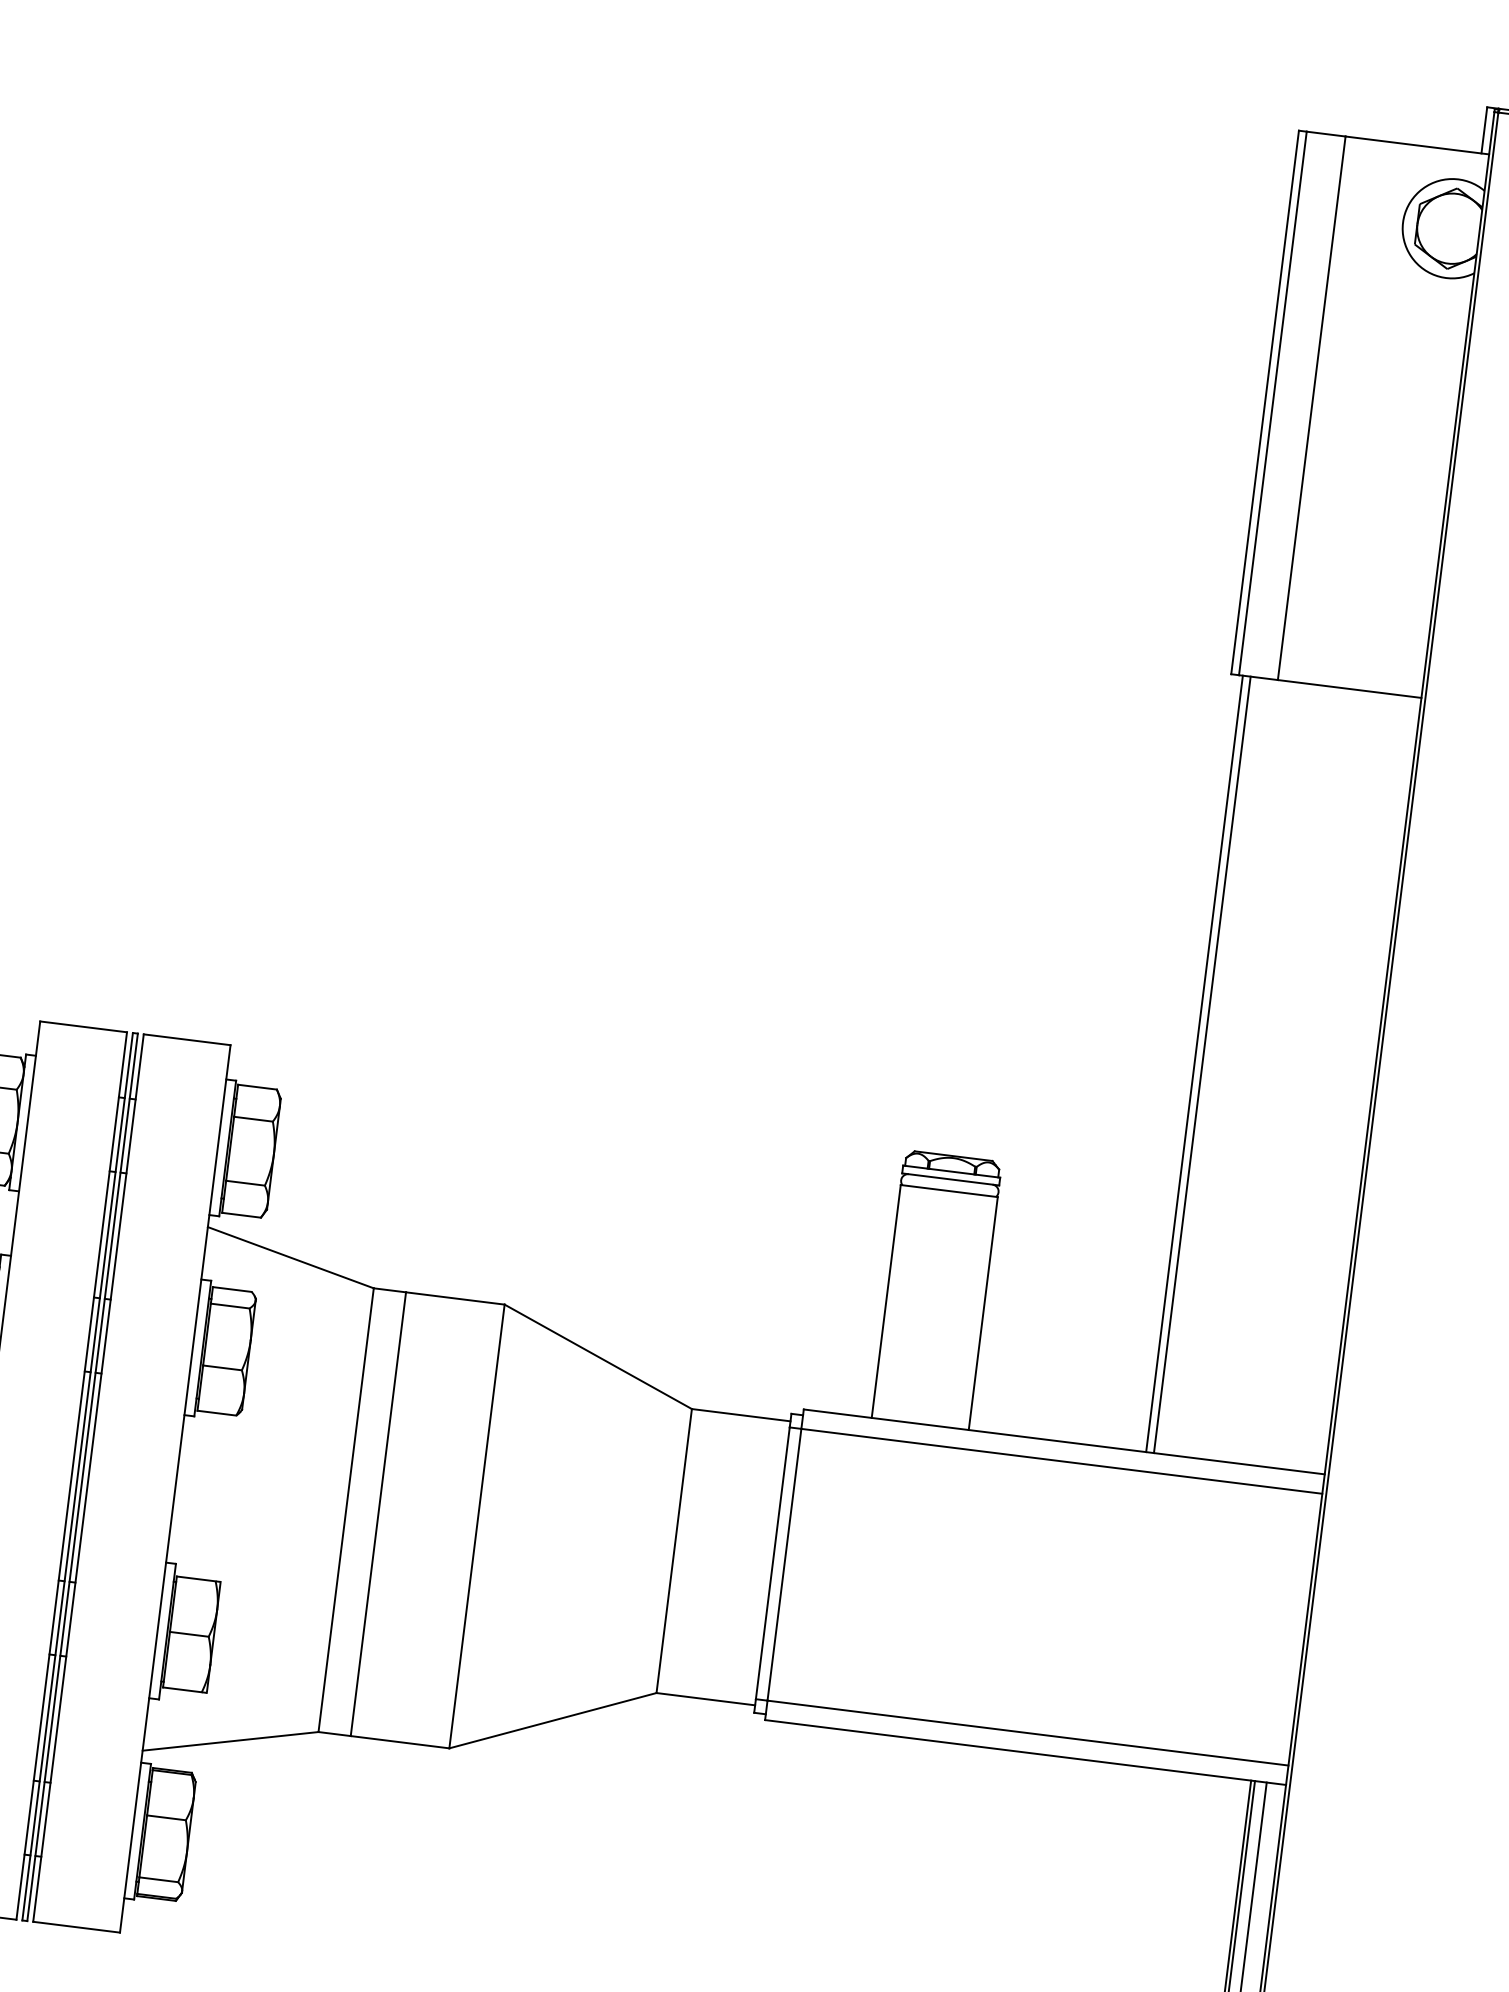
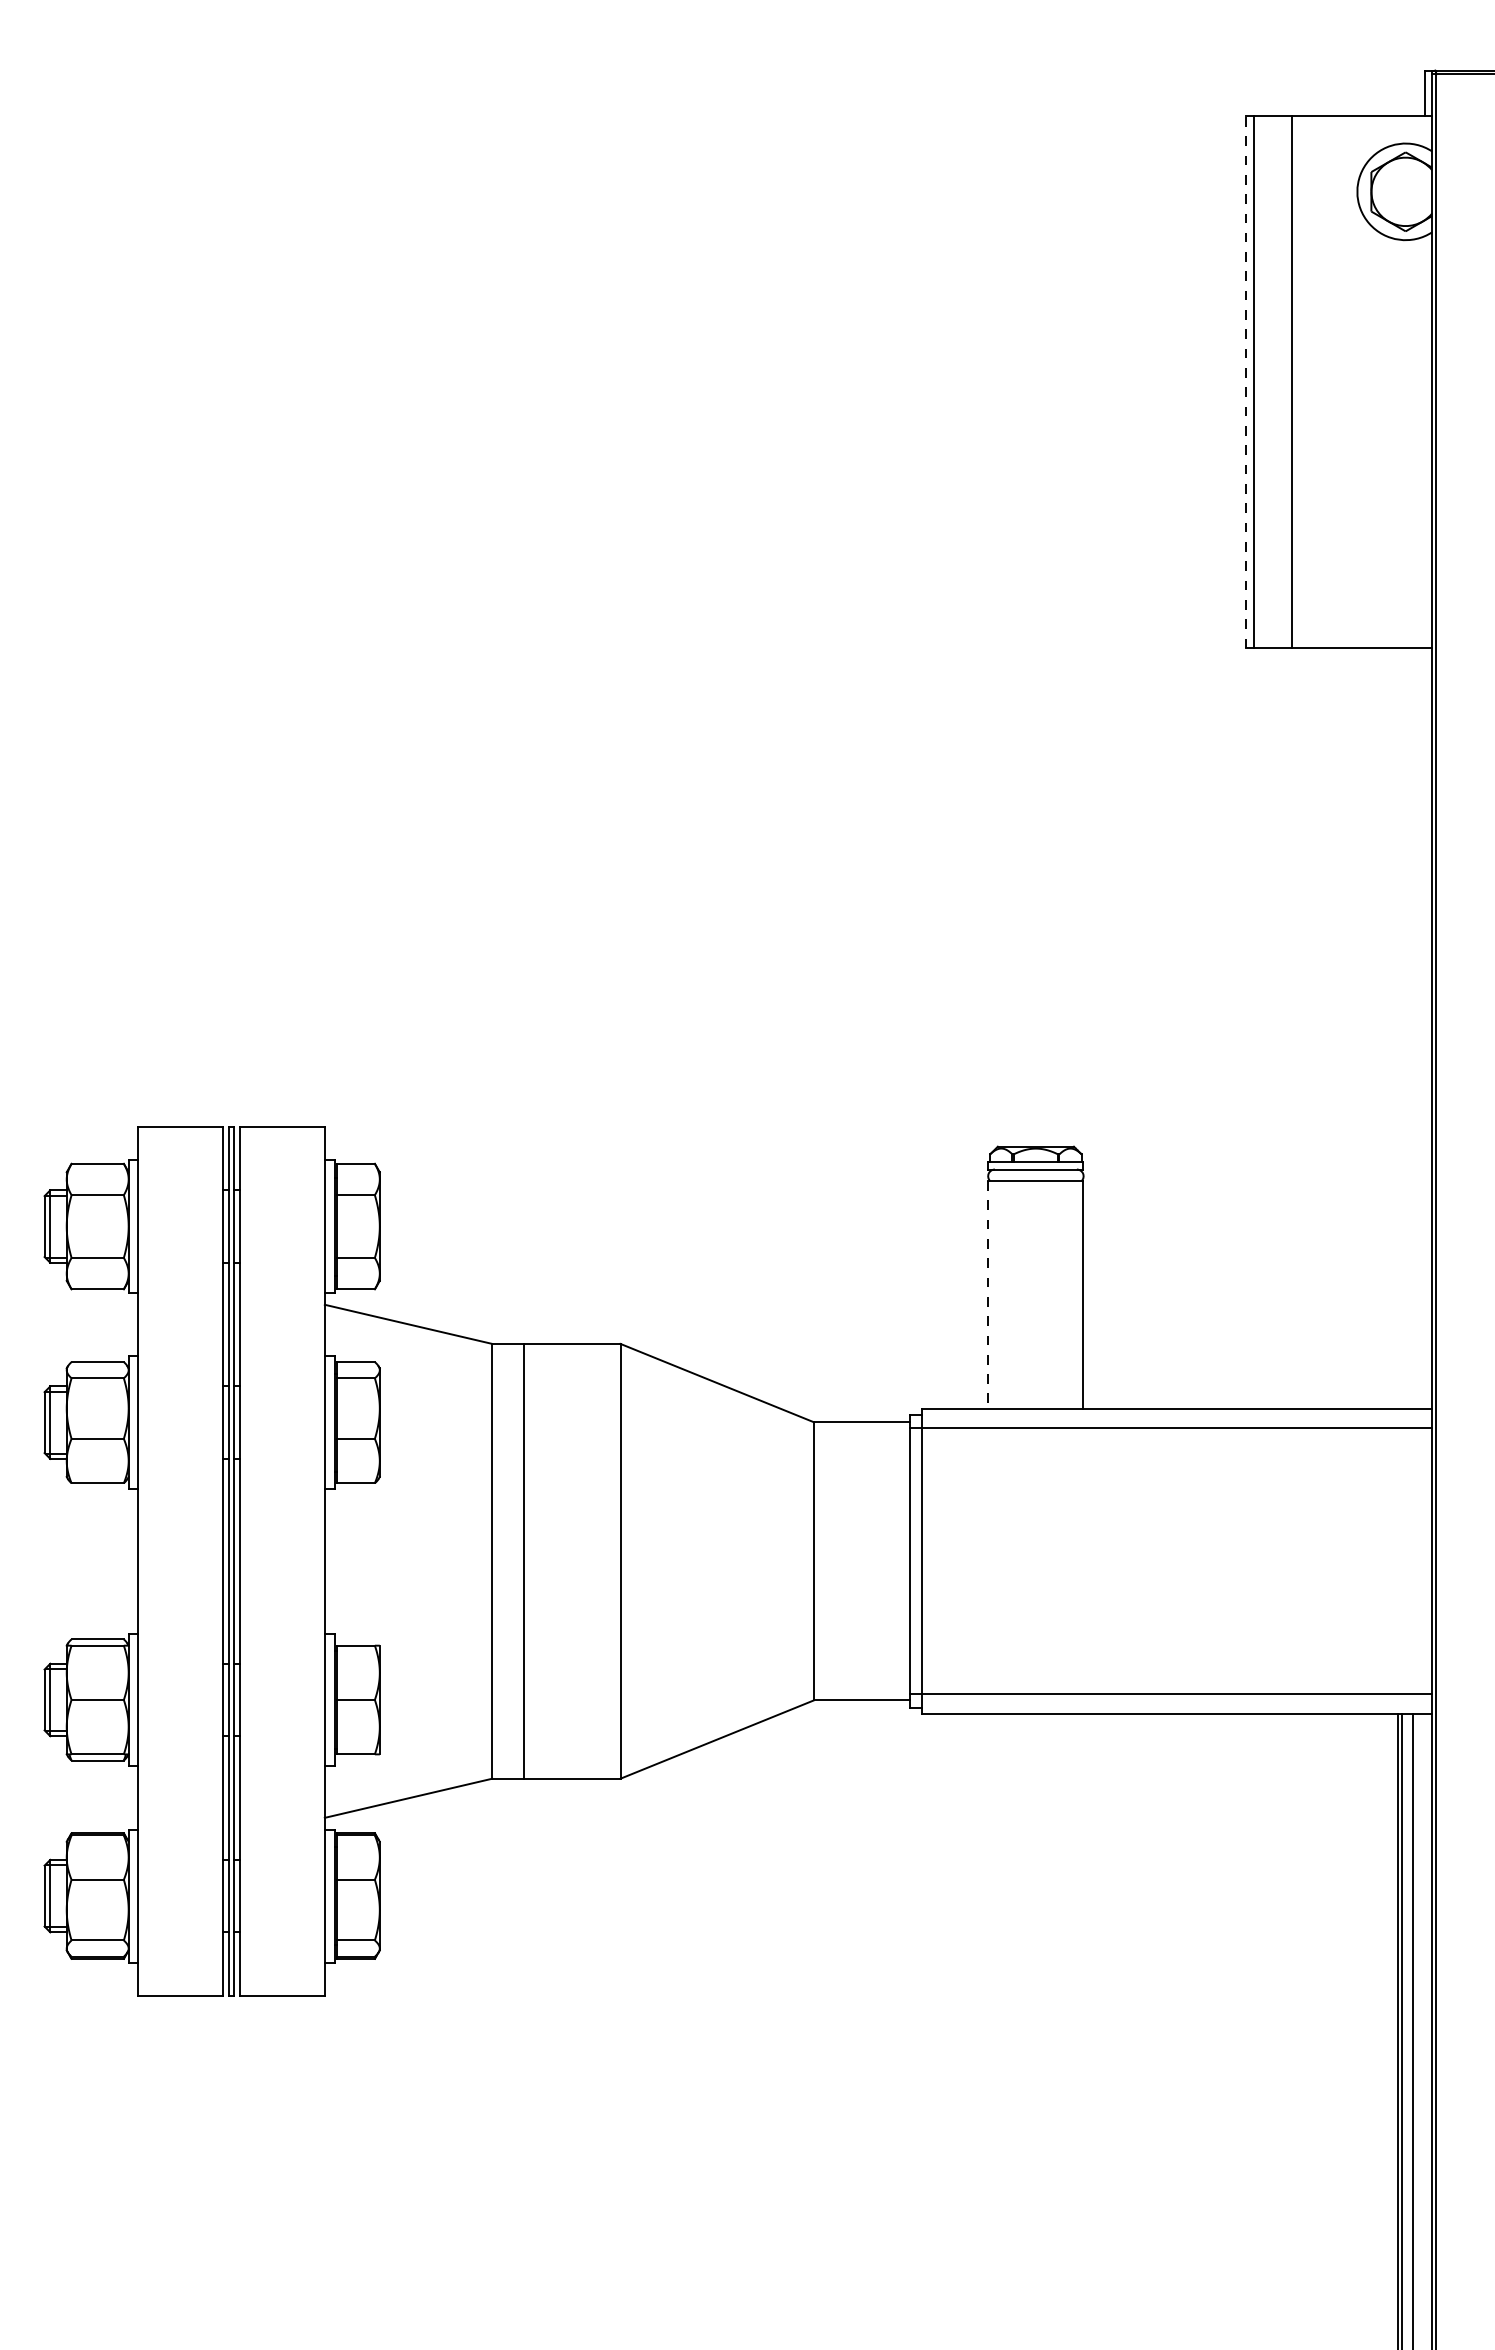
line: (1264, 401) -> (1245, 381), solid -> dashed
line: (1194, 1063) -> (1257, 1028), removed
line: (1201, 1064) -> (1264, 1028), removed
line: (886, 1301) -> (988, 1295), solid -> dashed

